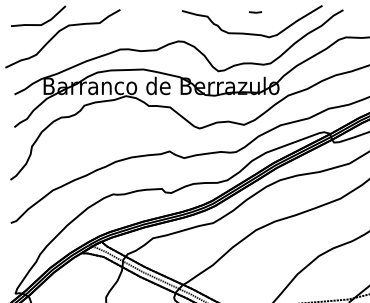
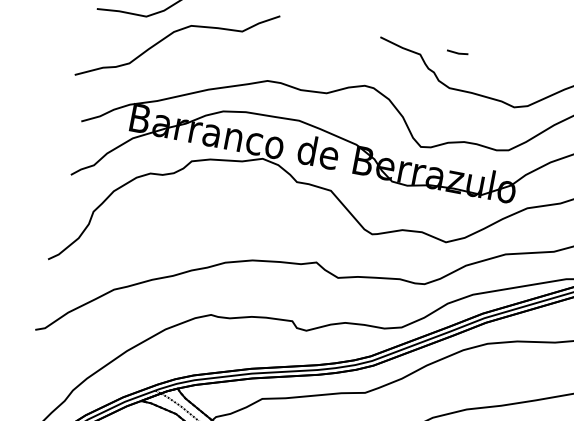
line: (255, 12) -> (457, 52), moved

